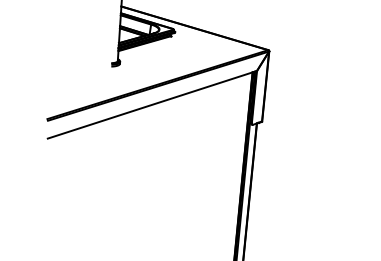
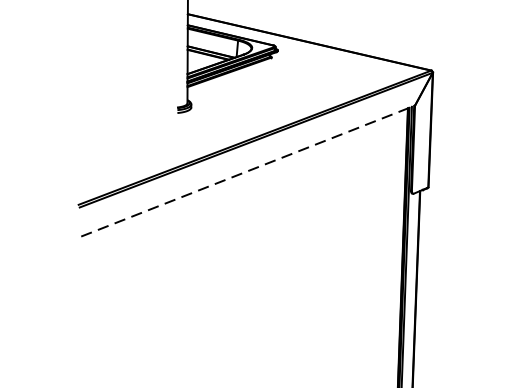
line: (152, 104) -> (248, 170), solid -> dashed

